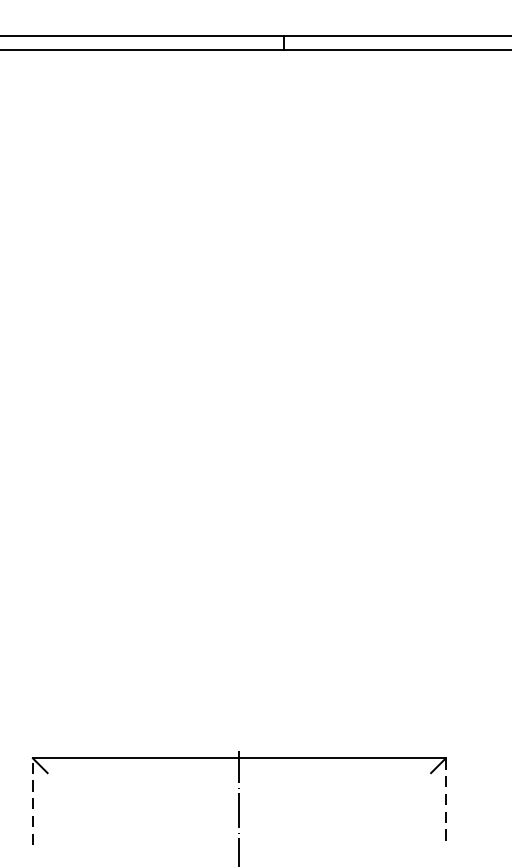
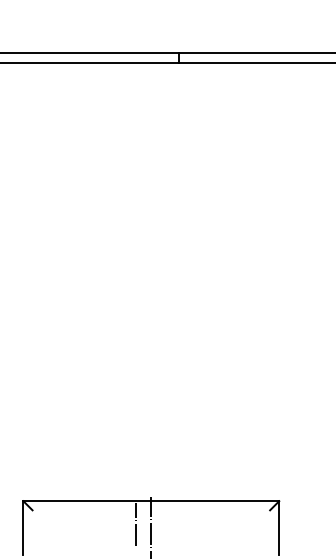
line: (215, 794) -> (136, 523), added
line: (33, 802) -> (23, 528), dashed -> solid
line: (446, 802) -> (279, 528), dashed -> solid

